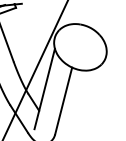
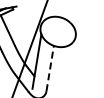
line: (64, 101) -> (50, 68), solid -> dashed

